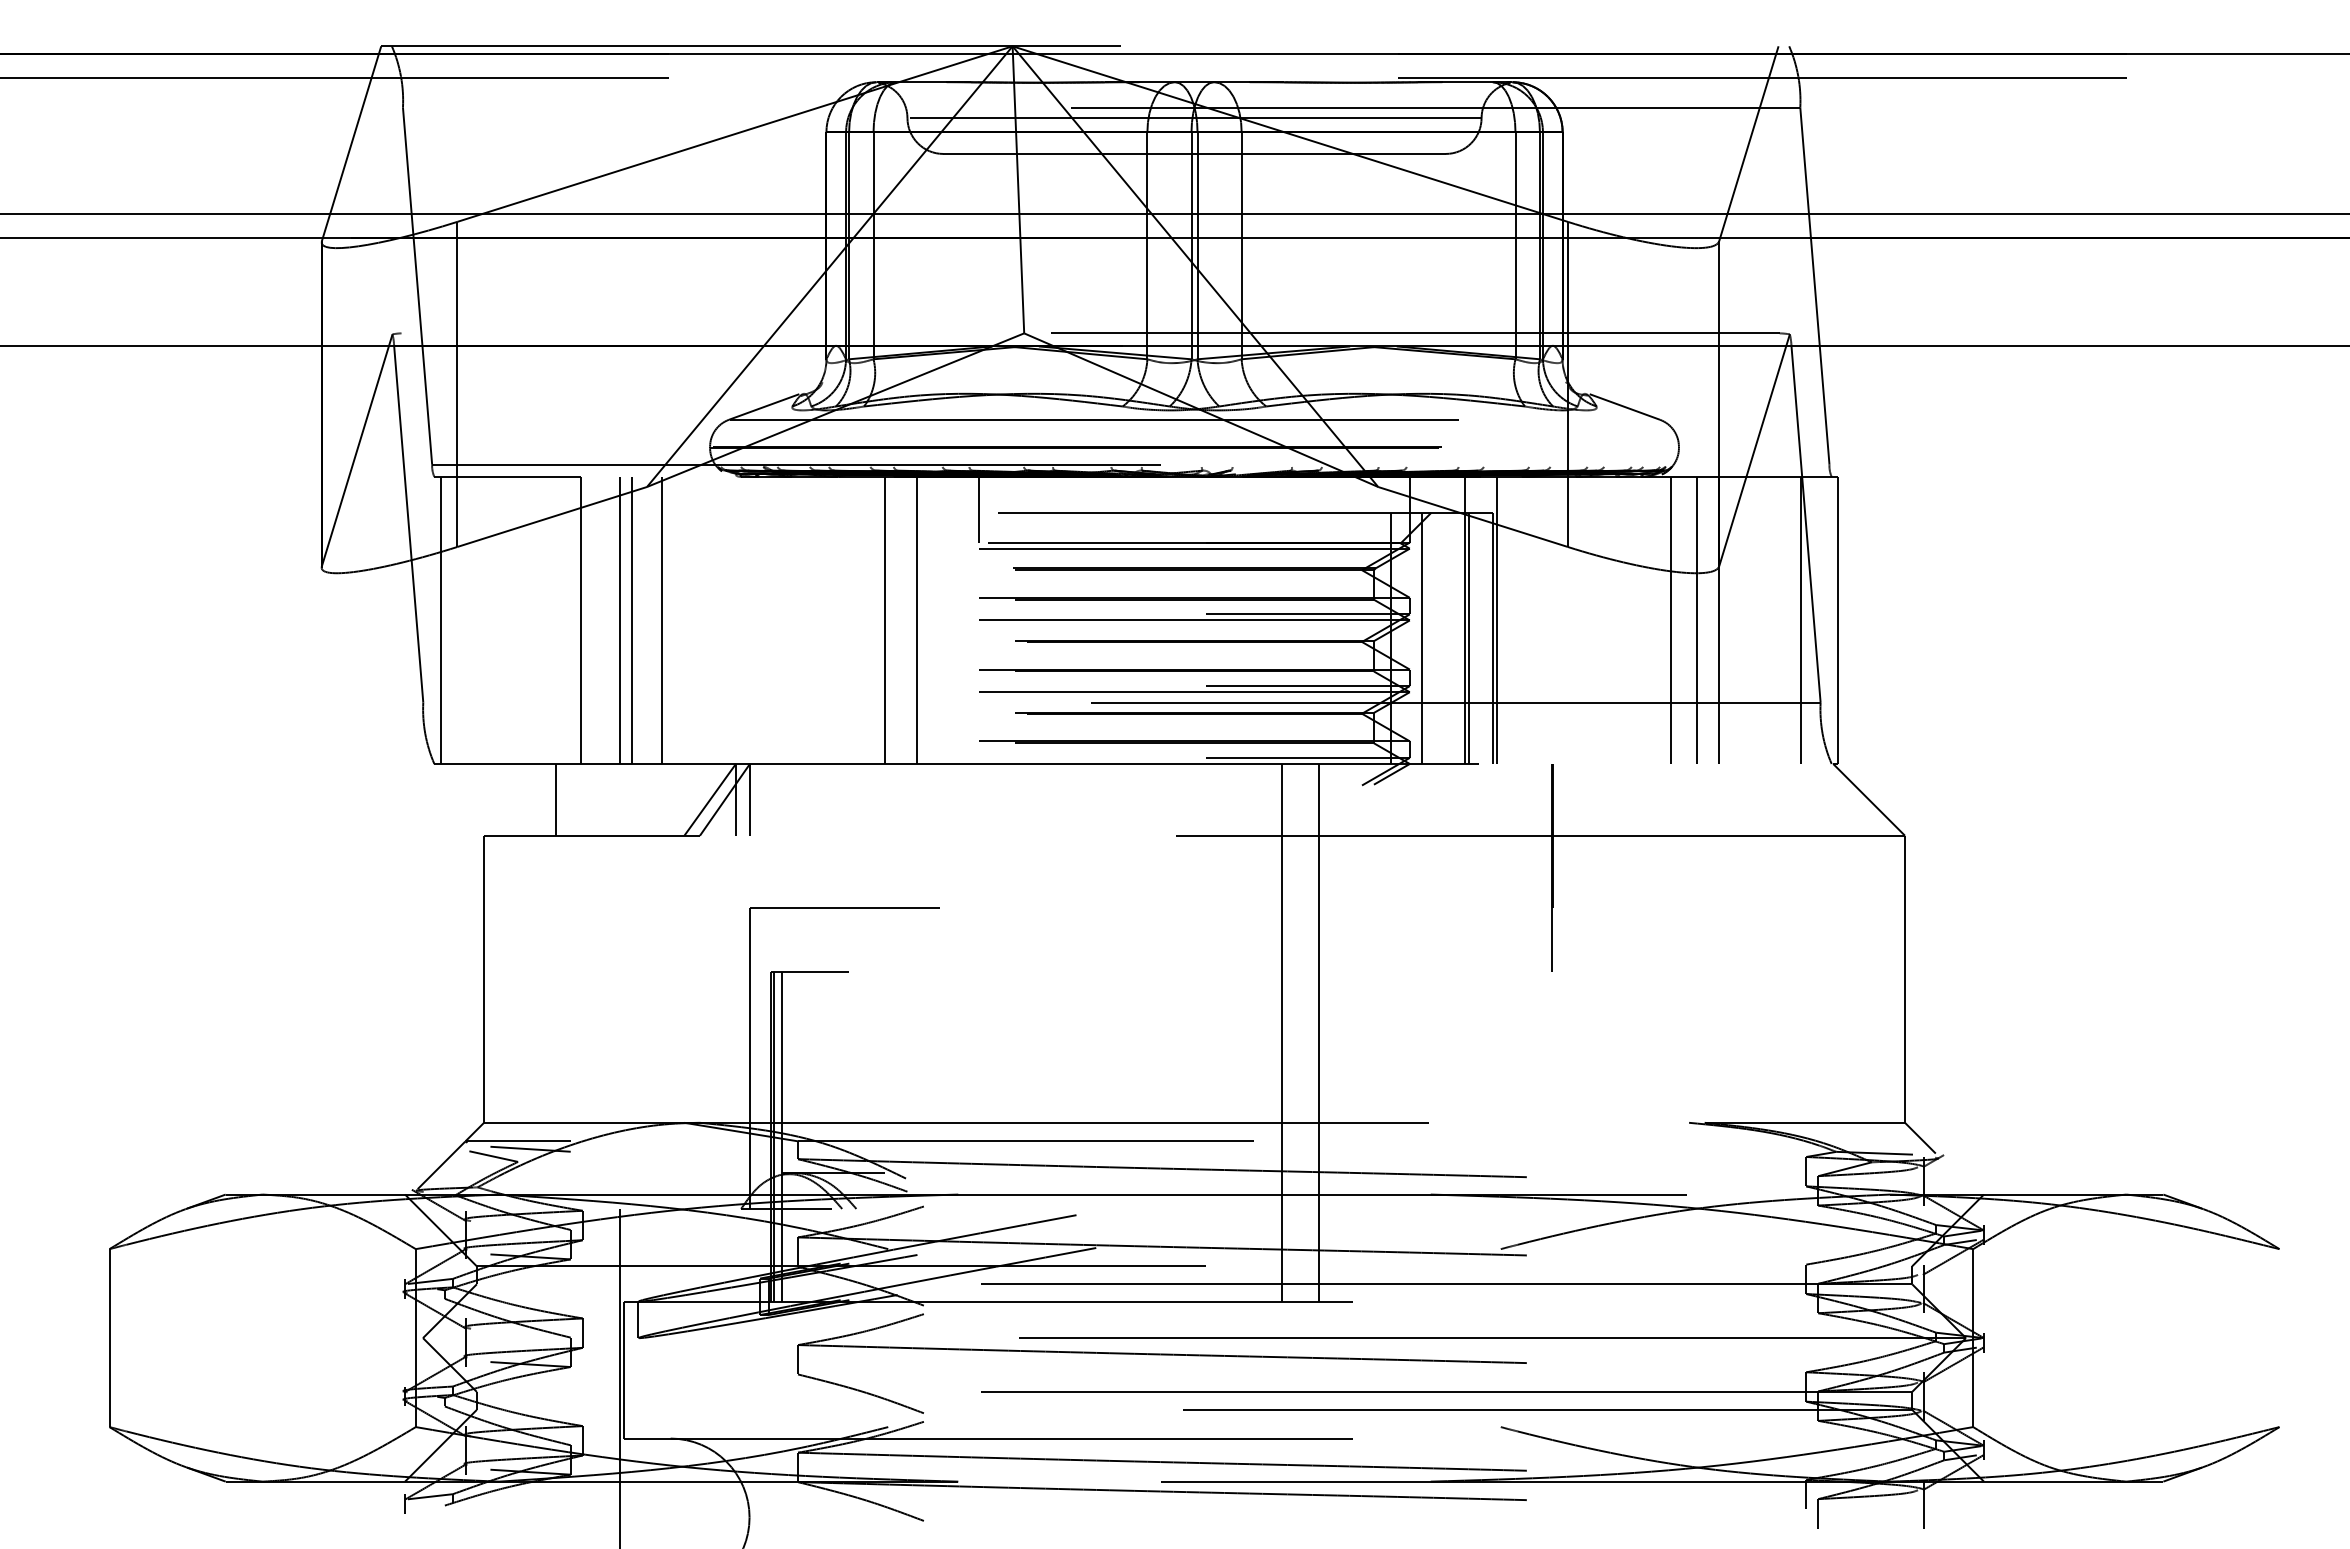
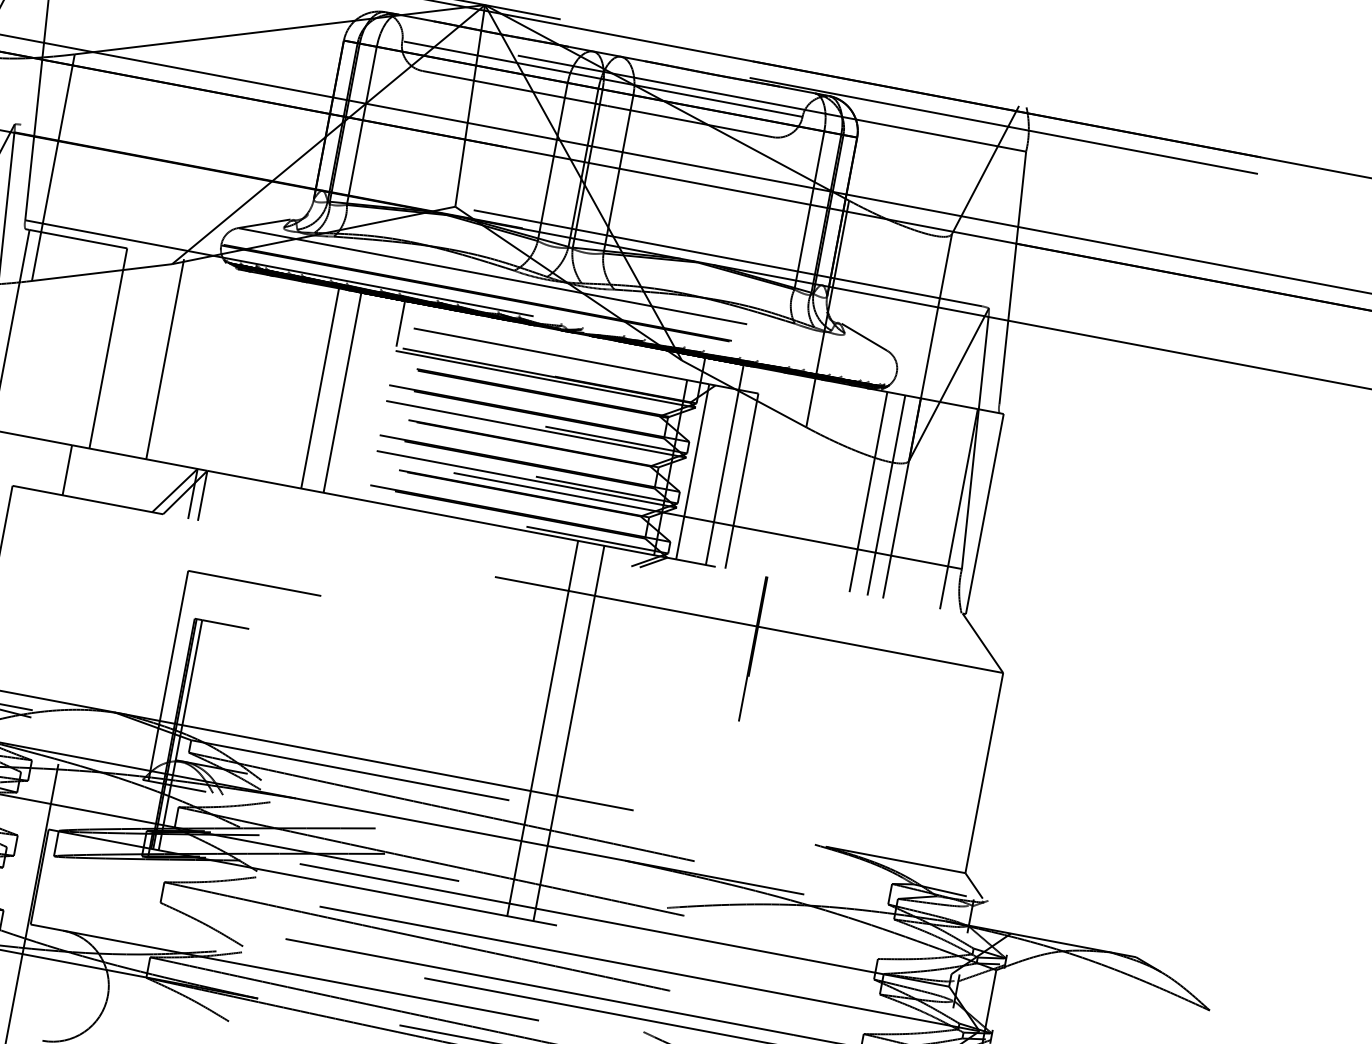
line: (619, 619) -> (135, 352), removed
line: (632, 619) -> (144, 354), removed
line: (1496, 619) -> (746, 468), removed
line: (1469, 637) -> (725, 477), removed

